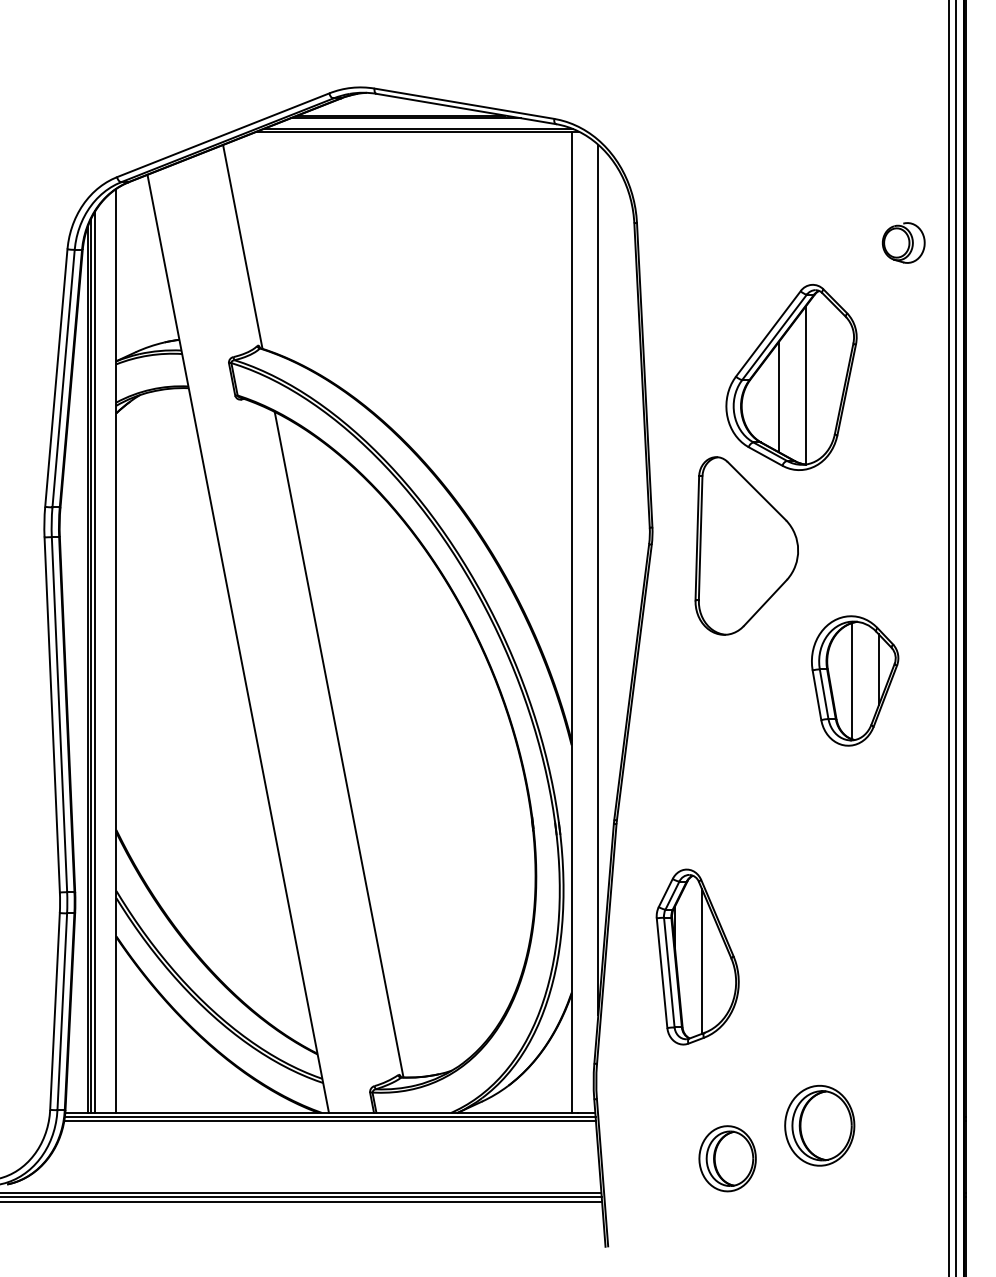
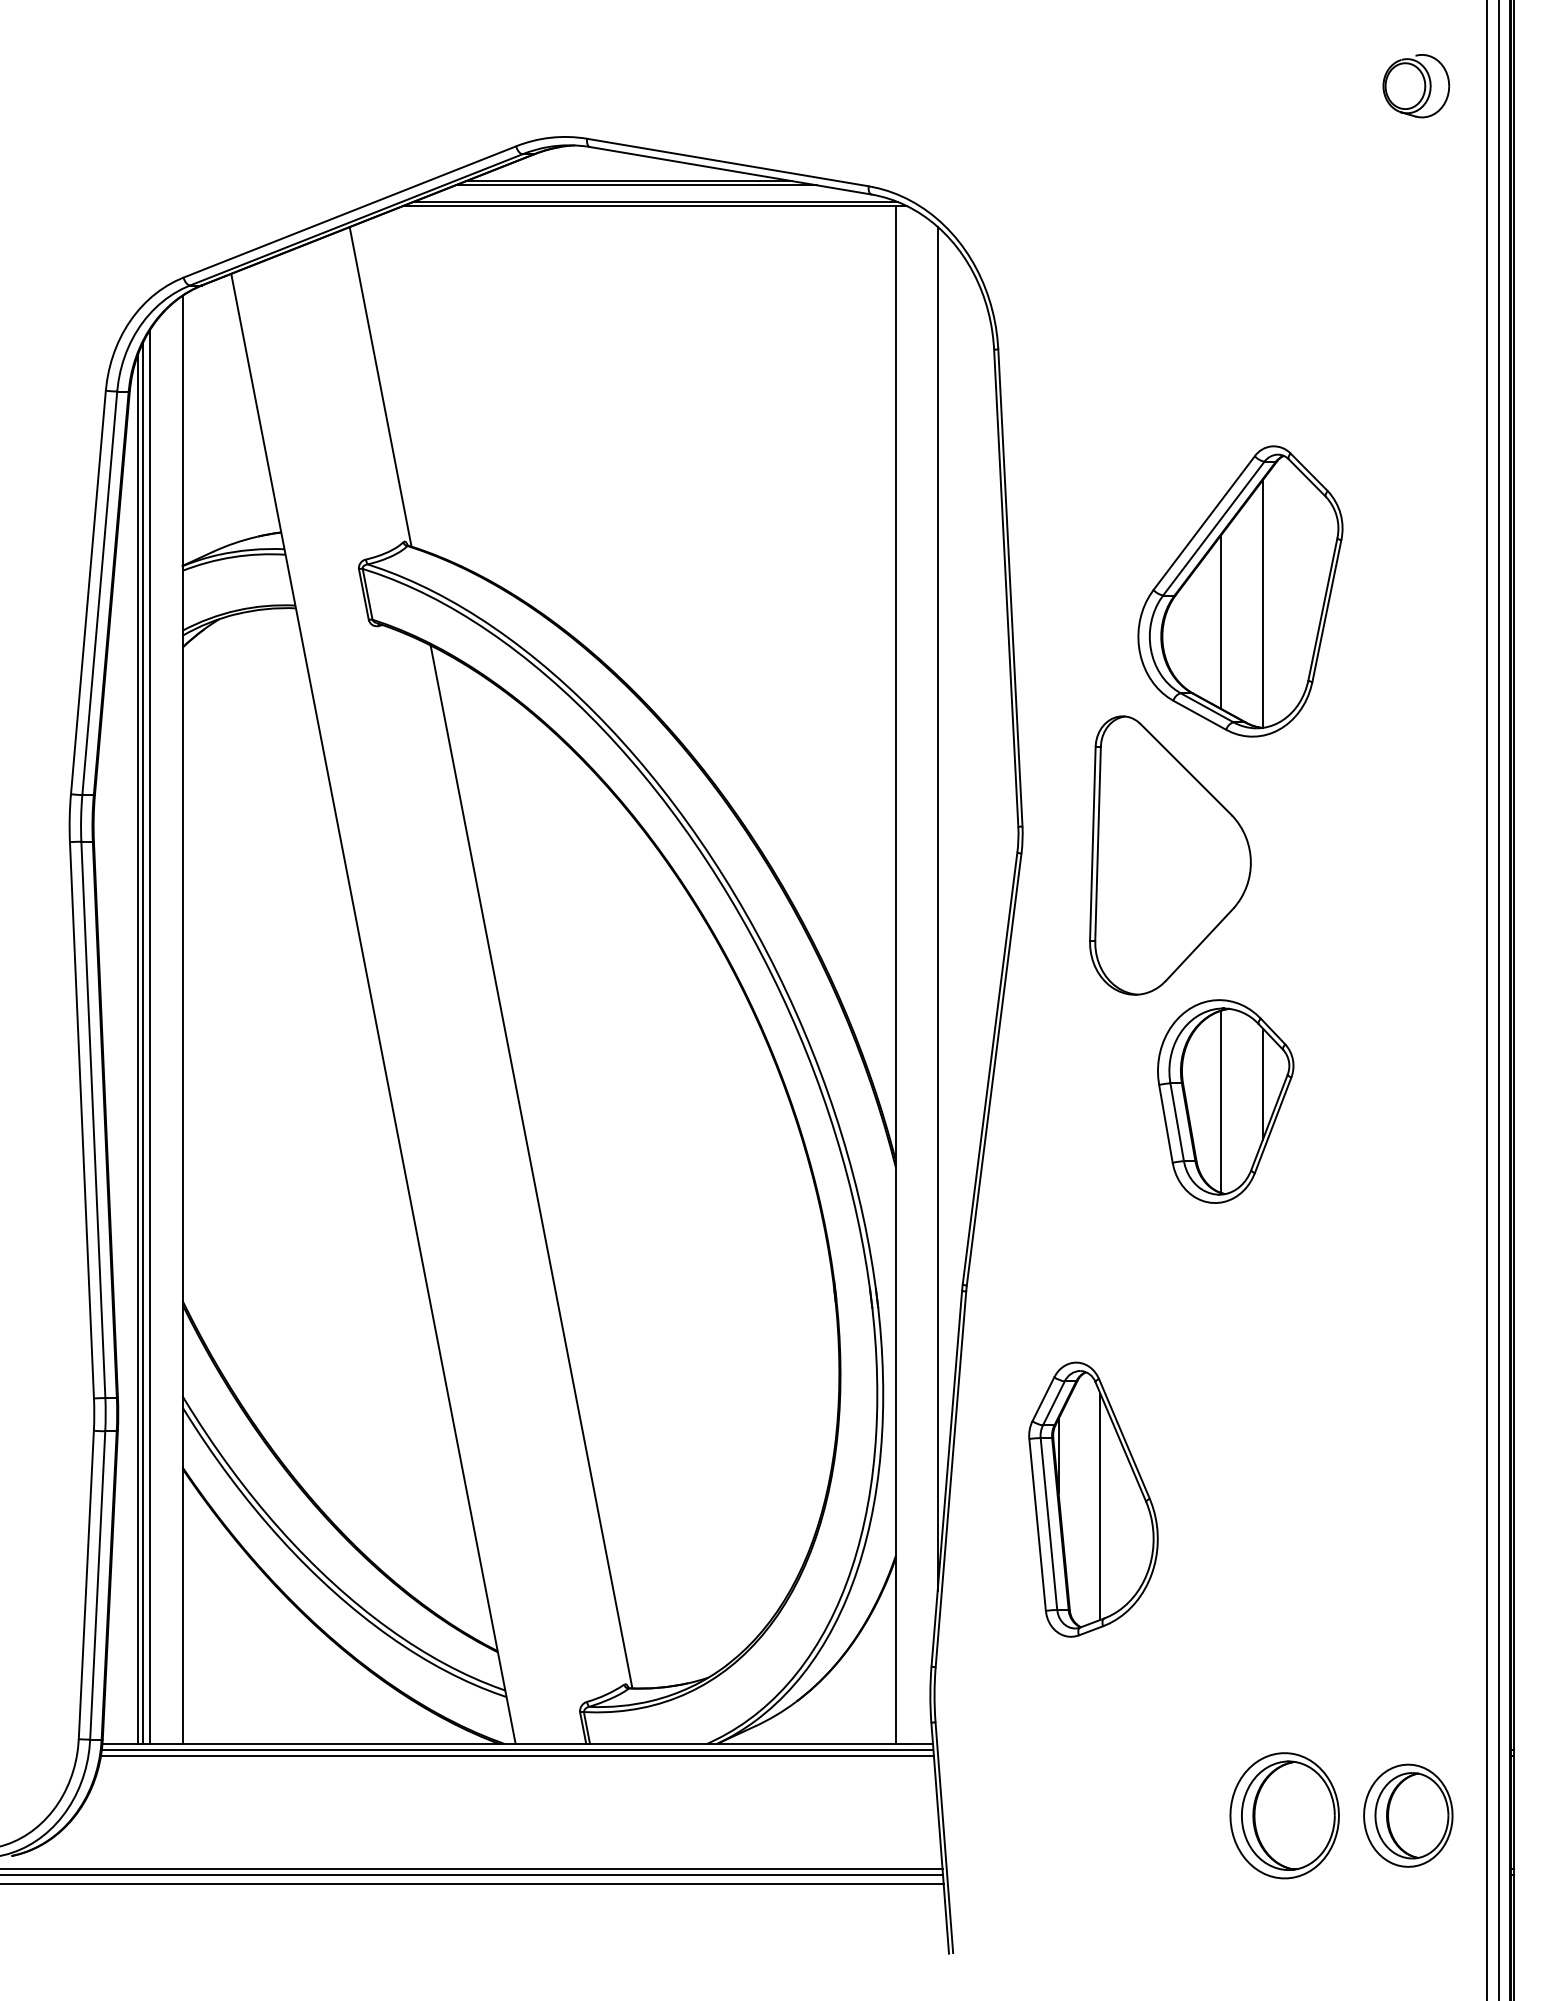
part: (903, 242) -> (1415, 85), moved
part: (855, 680) -> (1226, 1100), moved
part: (819, 1125) -> (1284, 1815), moved
part: (727, 1158) -> (1408, 1815), moved

